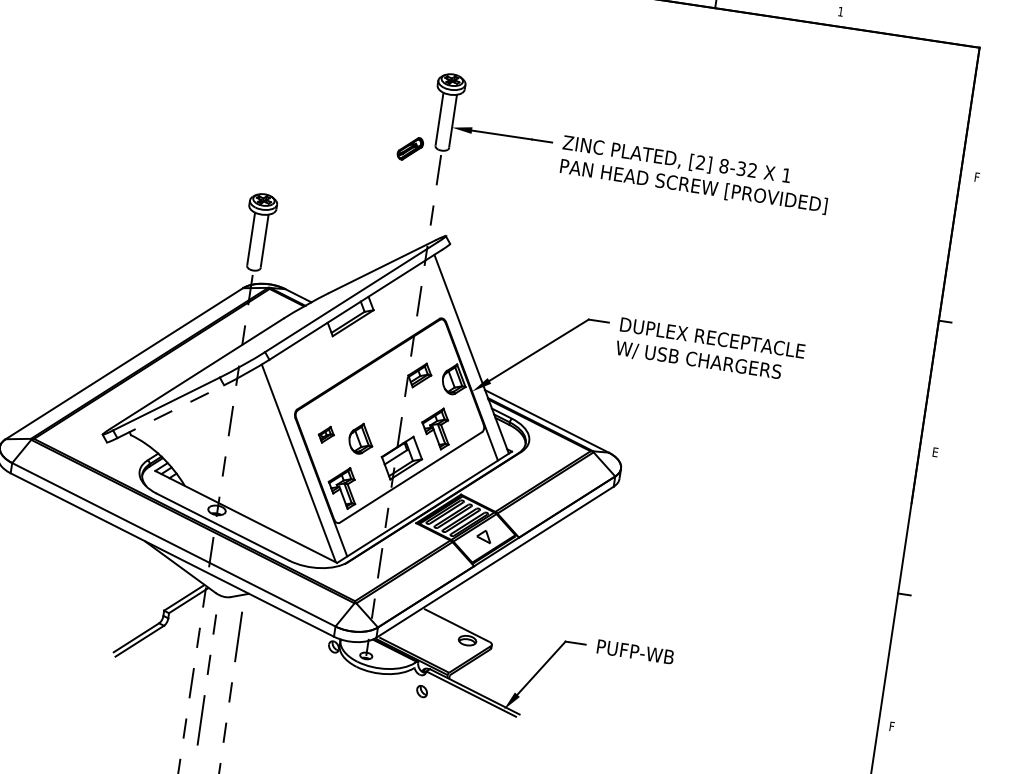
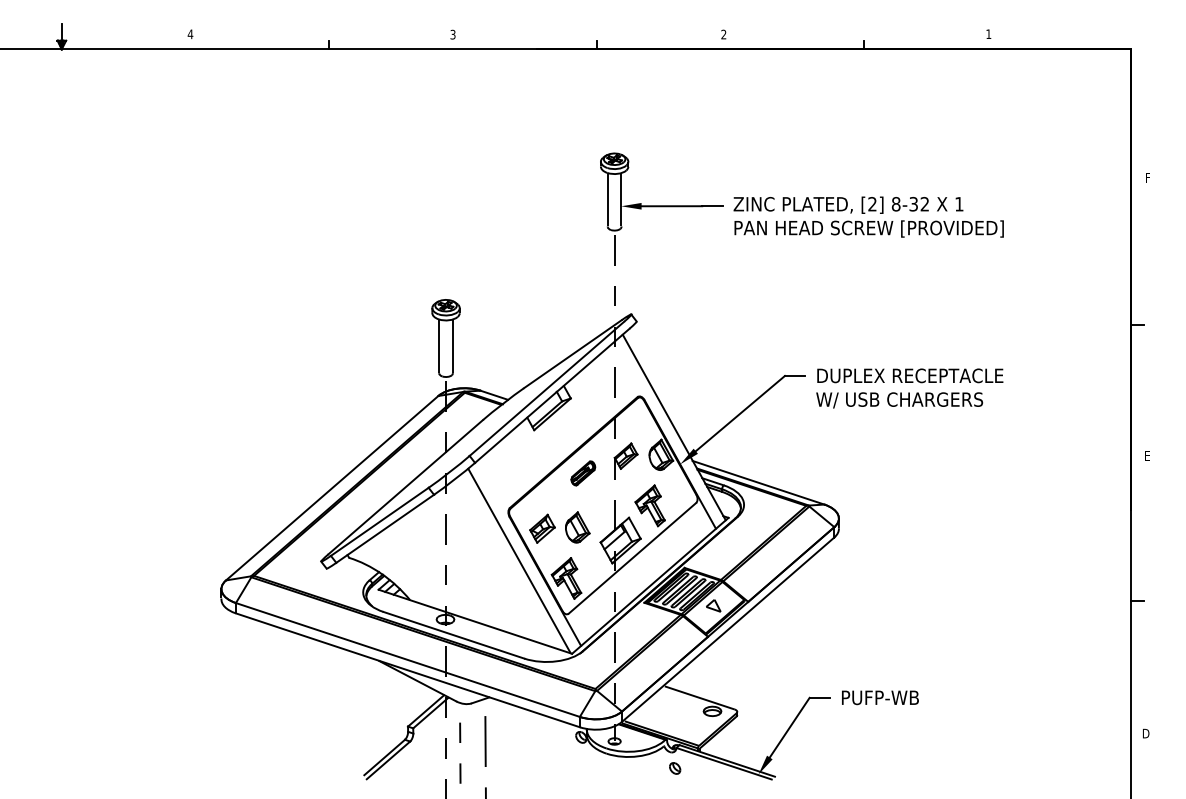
part: (410, 148) -> (583, 473), moved
line: (171, 411) -> (385, 528), dashed -> solid
part: (326, 434) -> (542, 528), size x1.67
text: (892, 726) -> (1145, 733), F -> D

